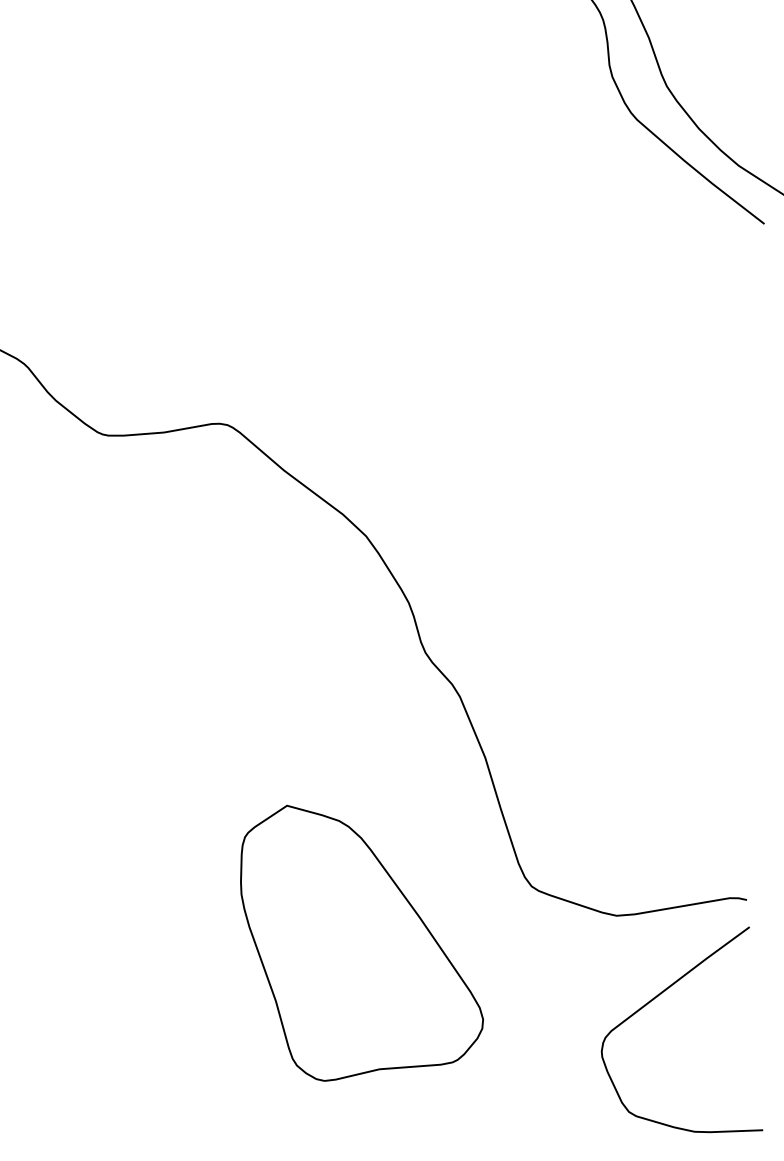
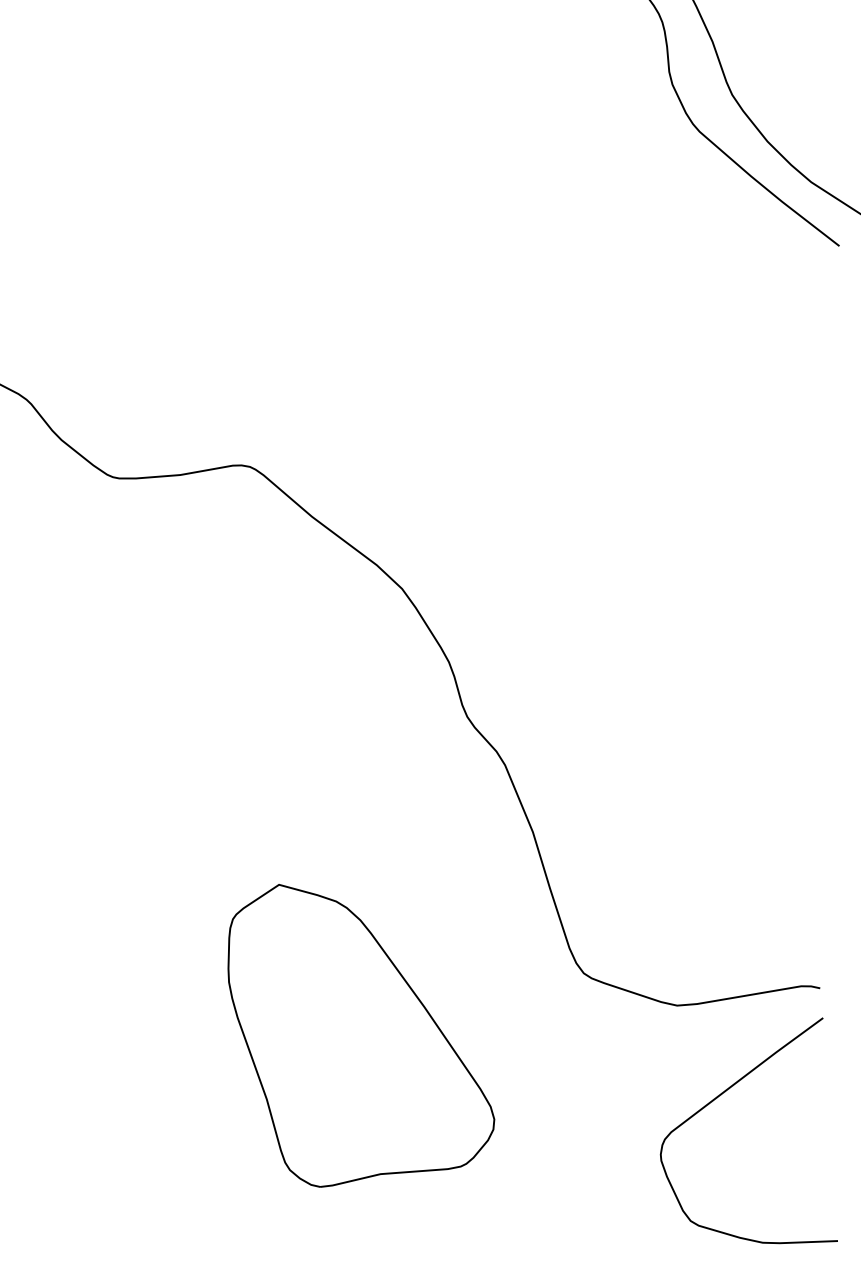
part: (361, 942) -> (360, 1034), moved

